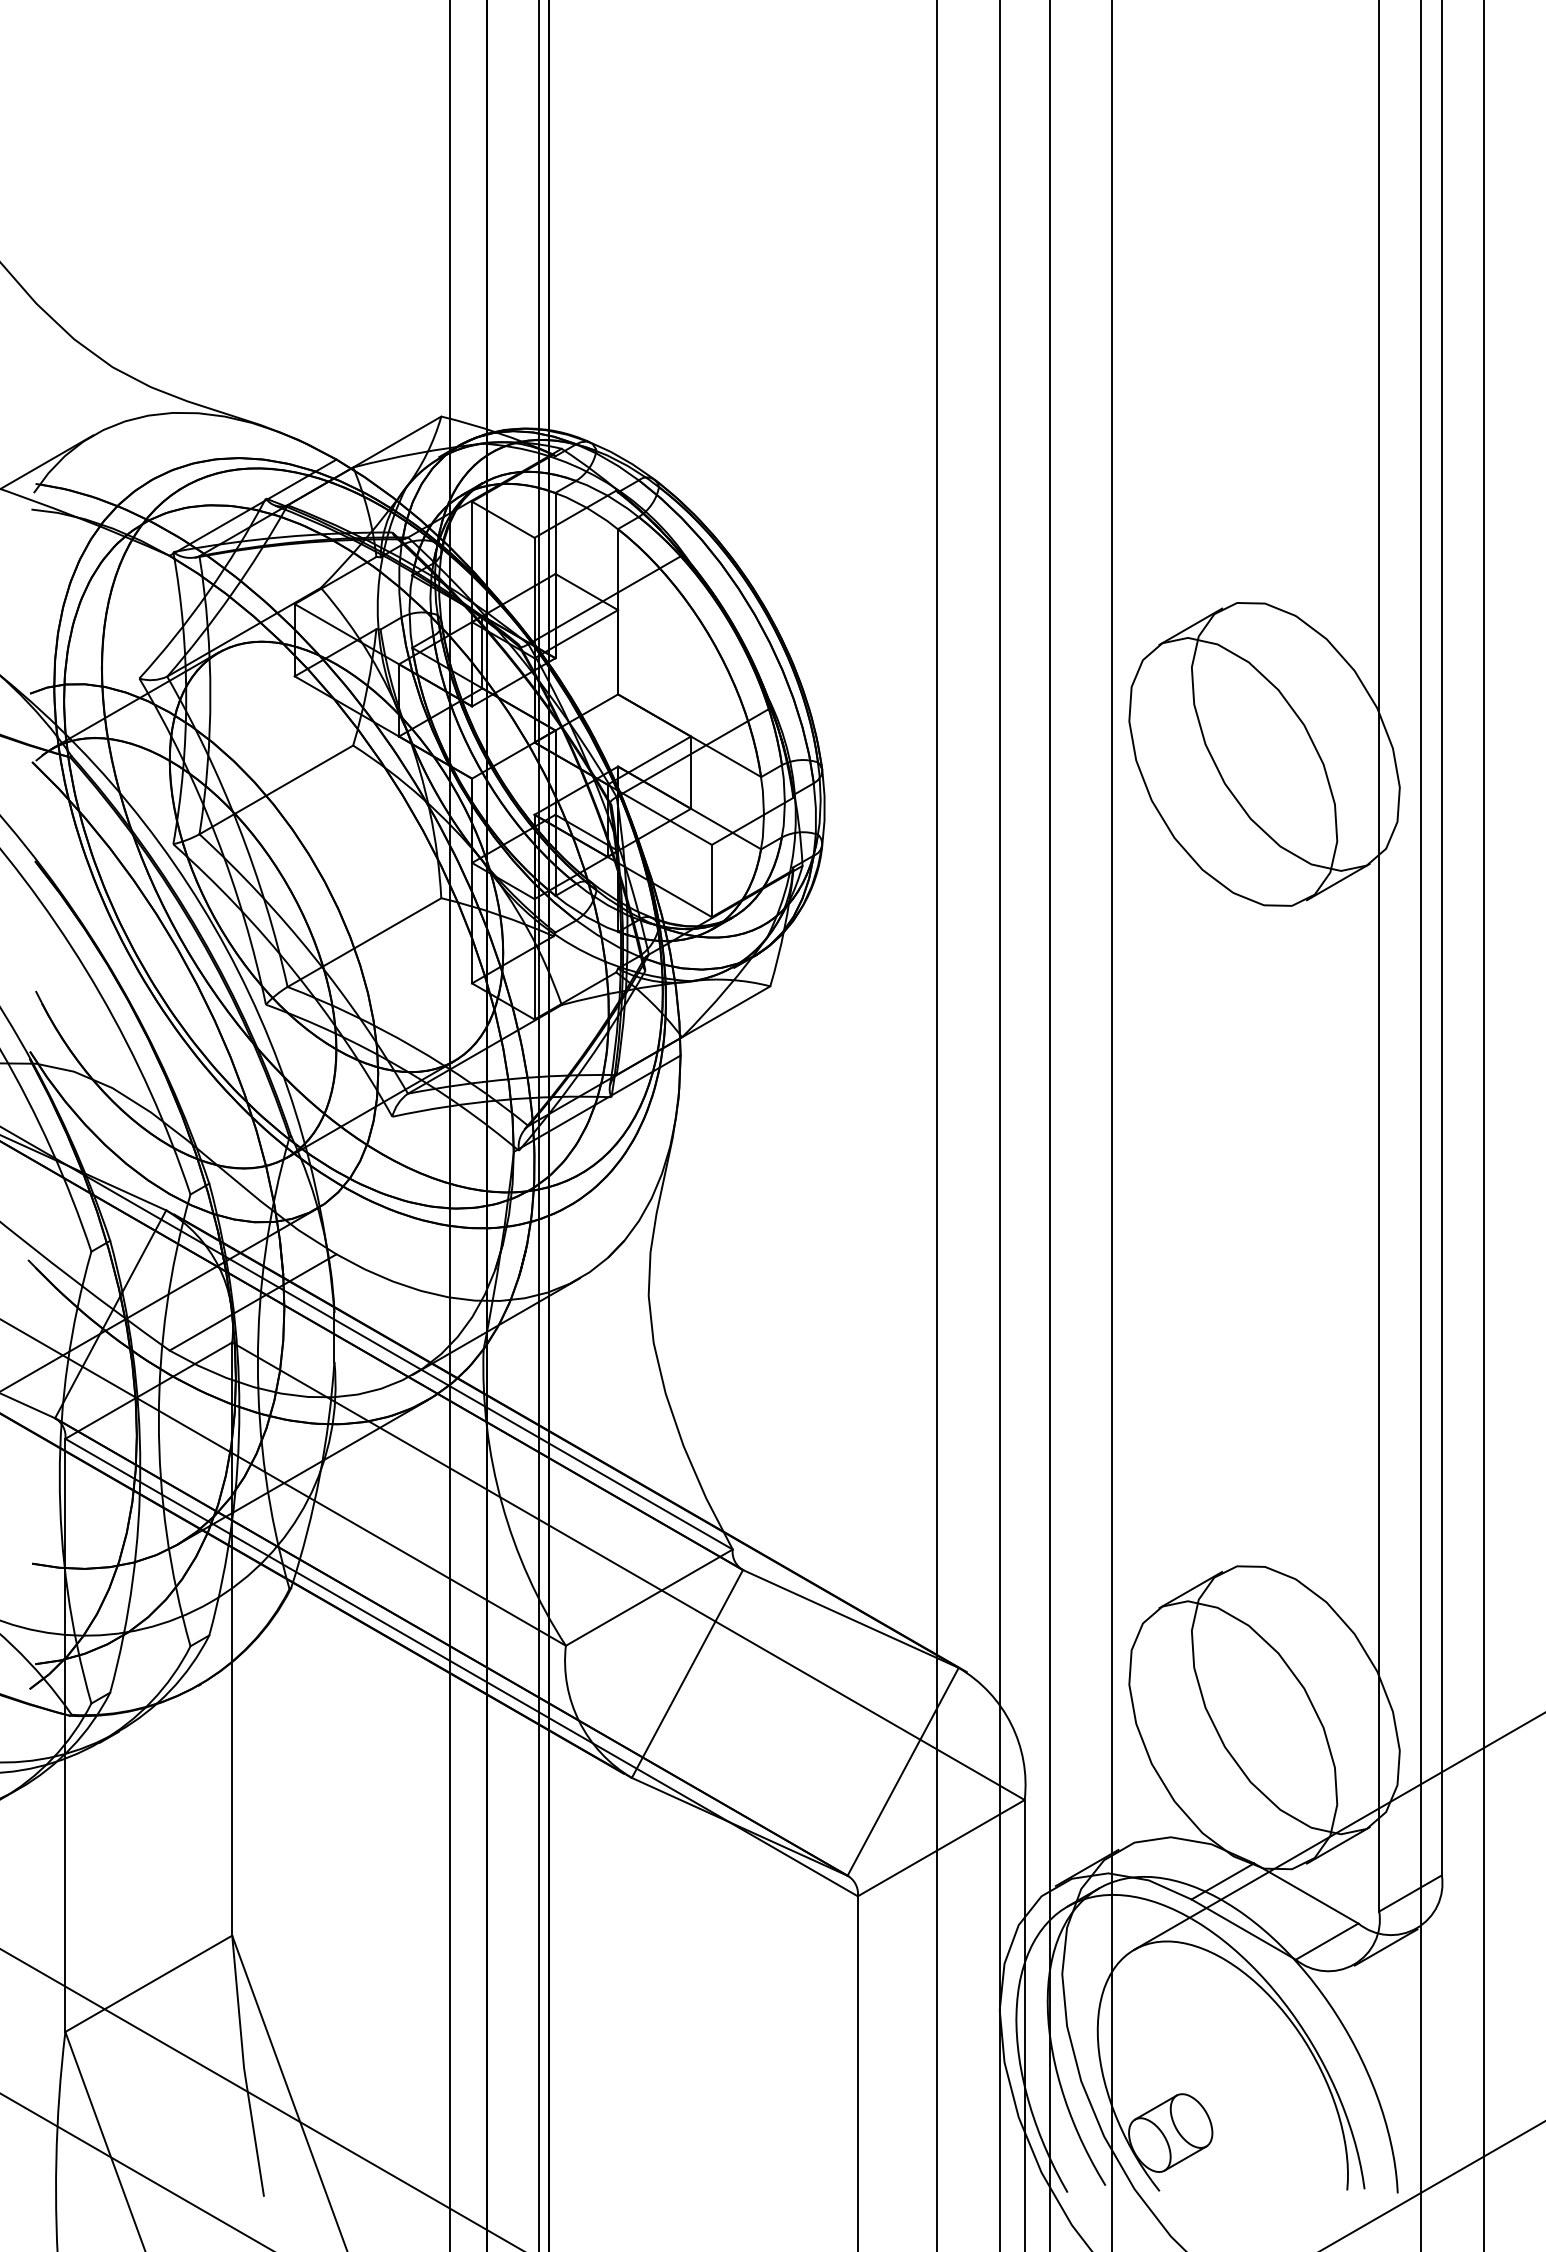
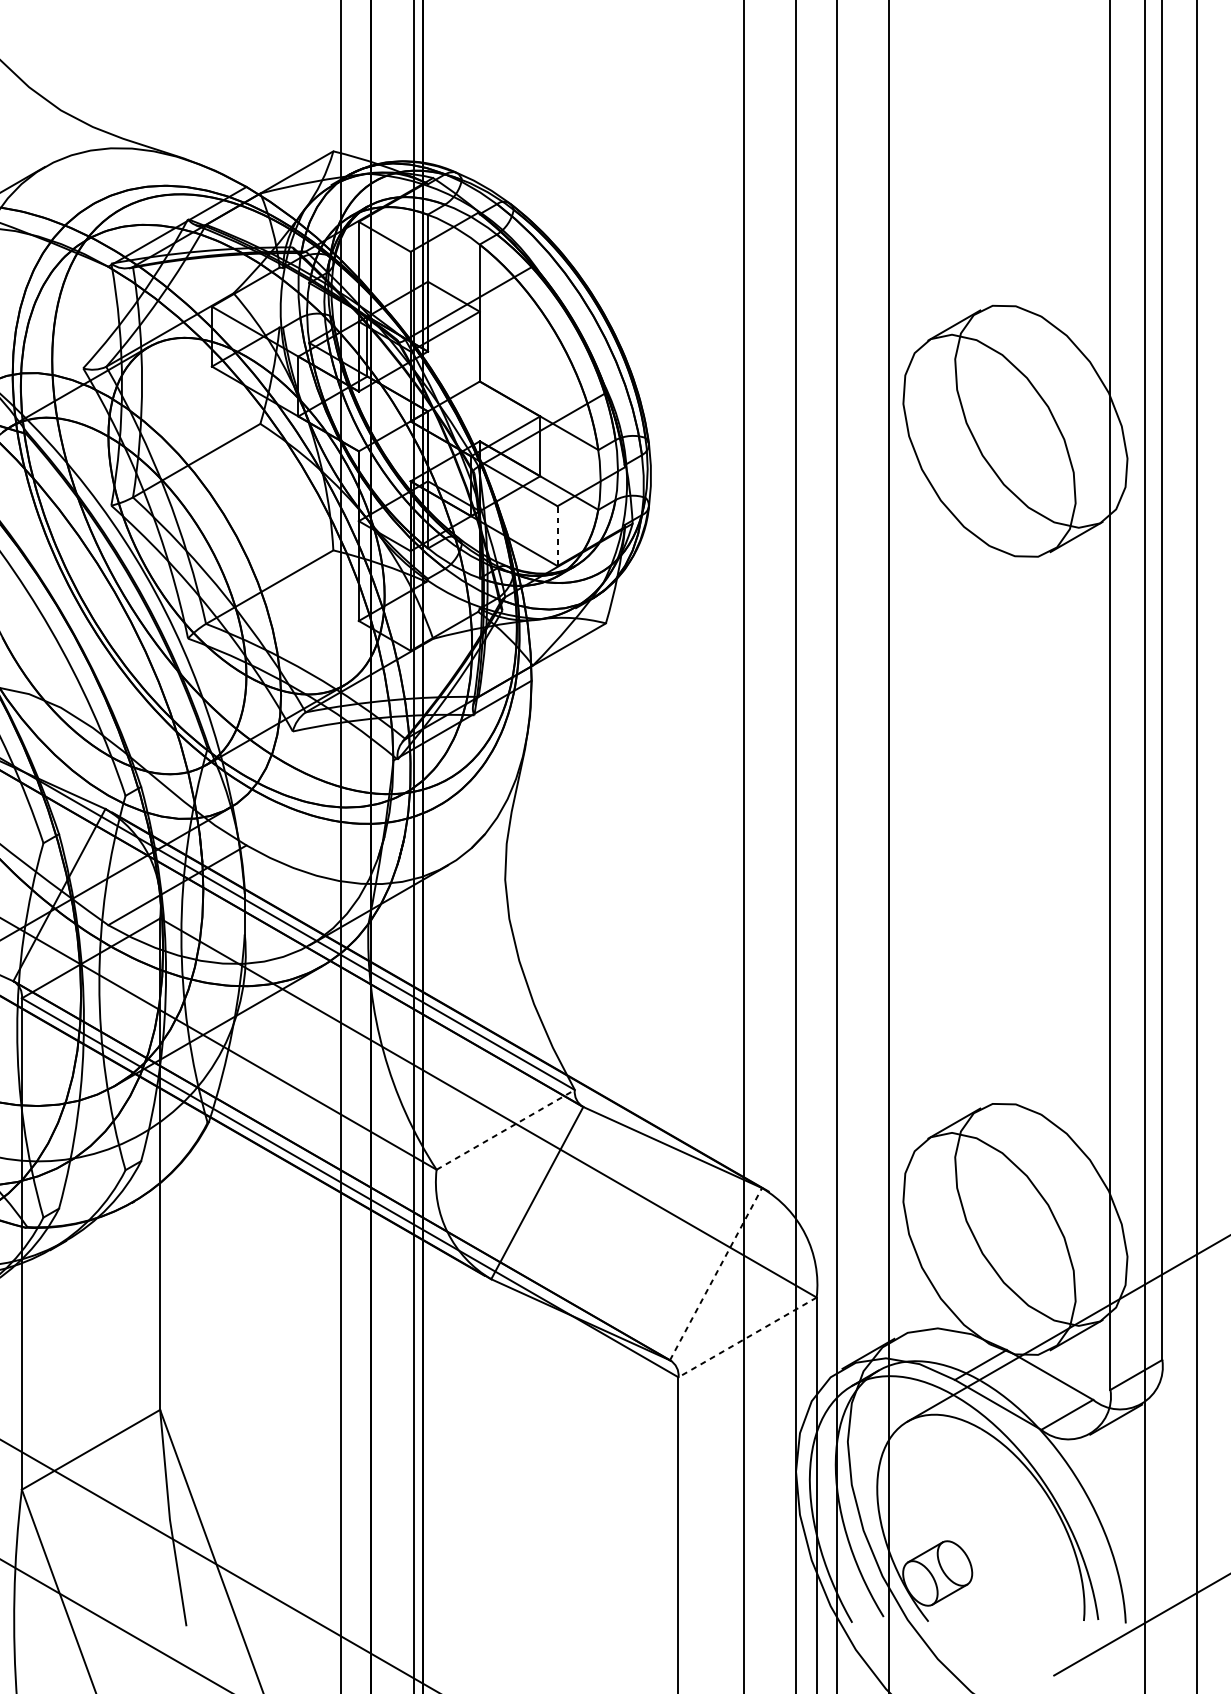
line: (711, 880) -> (557, 535), solid -> dashed
line: (649, 1597) -> (505, 1129), solid -> dashed
line: (903, 1771) -> (716, 1273), solid -> dashed
line: (940, 1848) -> (746, 1337), solid -> dashed

